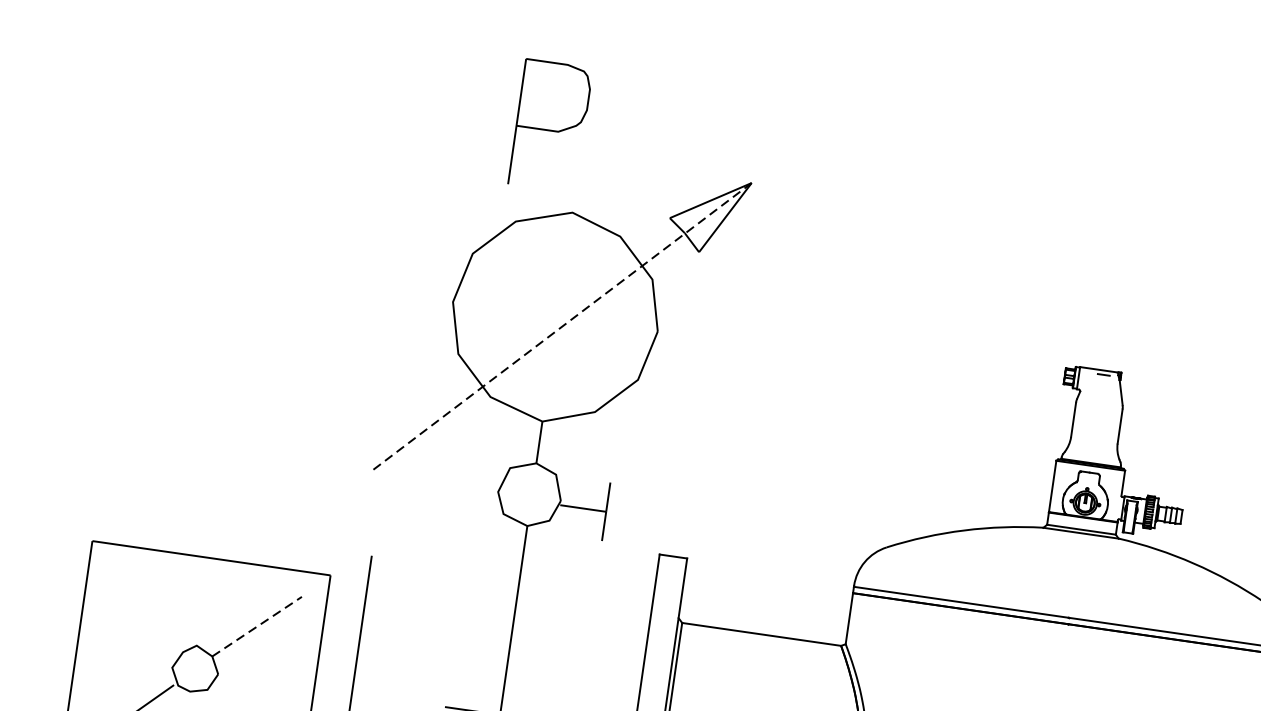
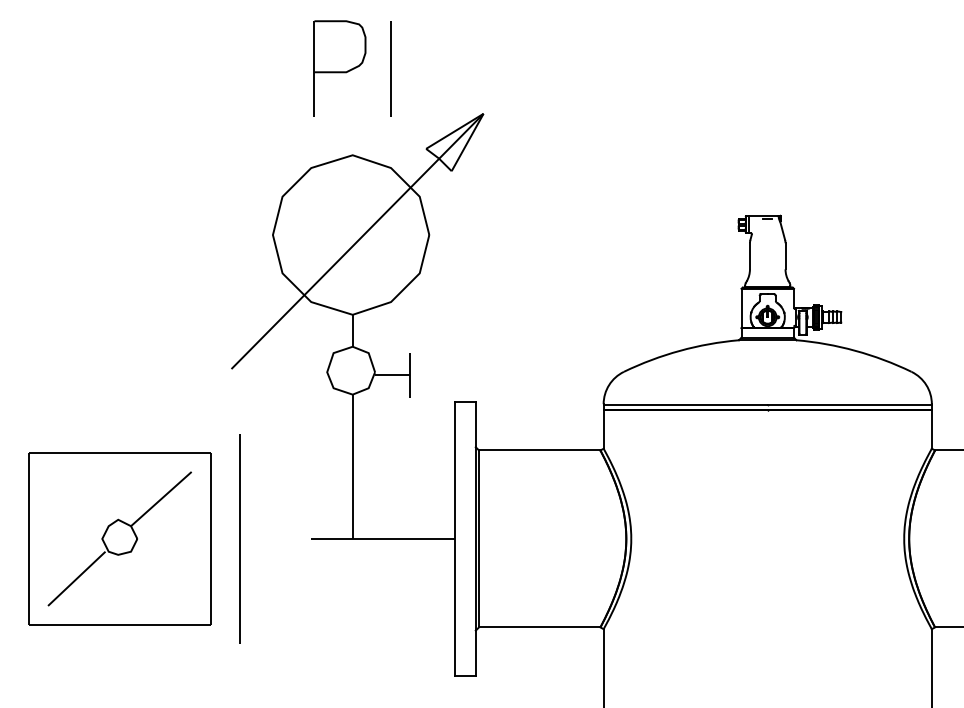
line: (638, 106) -> (390, 68), added
part: (550, 125) -> (339, 68), moved
line: (562, 326) -> (357, 241), dashed -> solid
line: (257, 627) -> (161, 499), dashed -> solid

